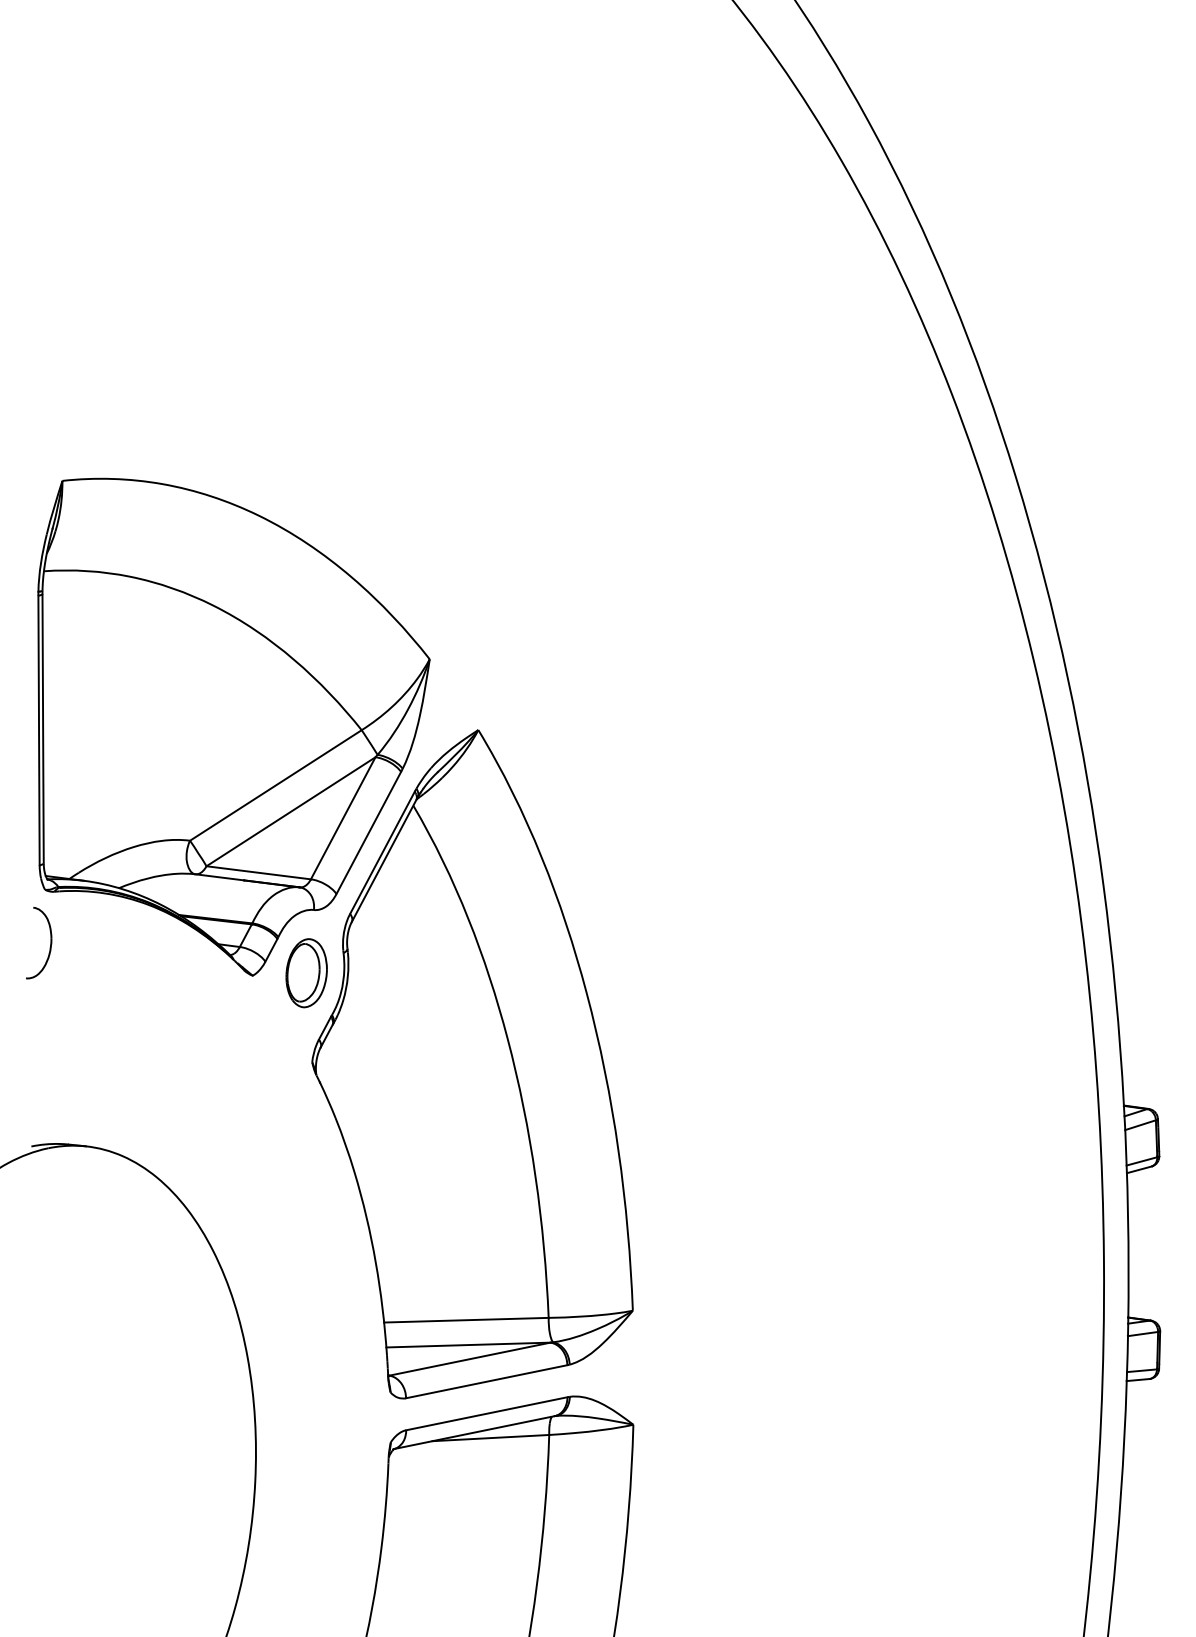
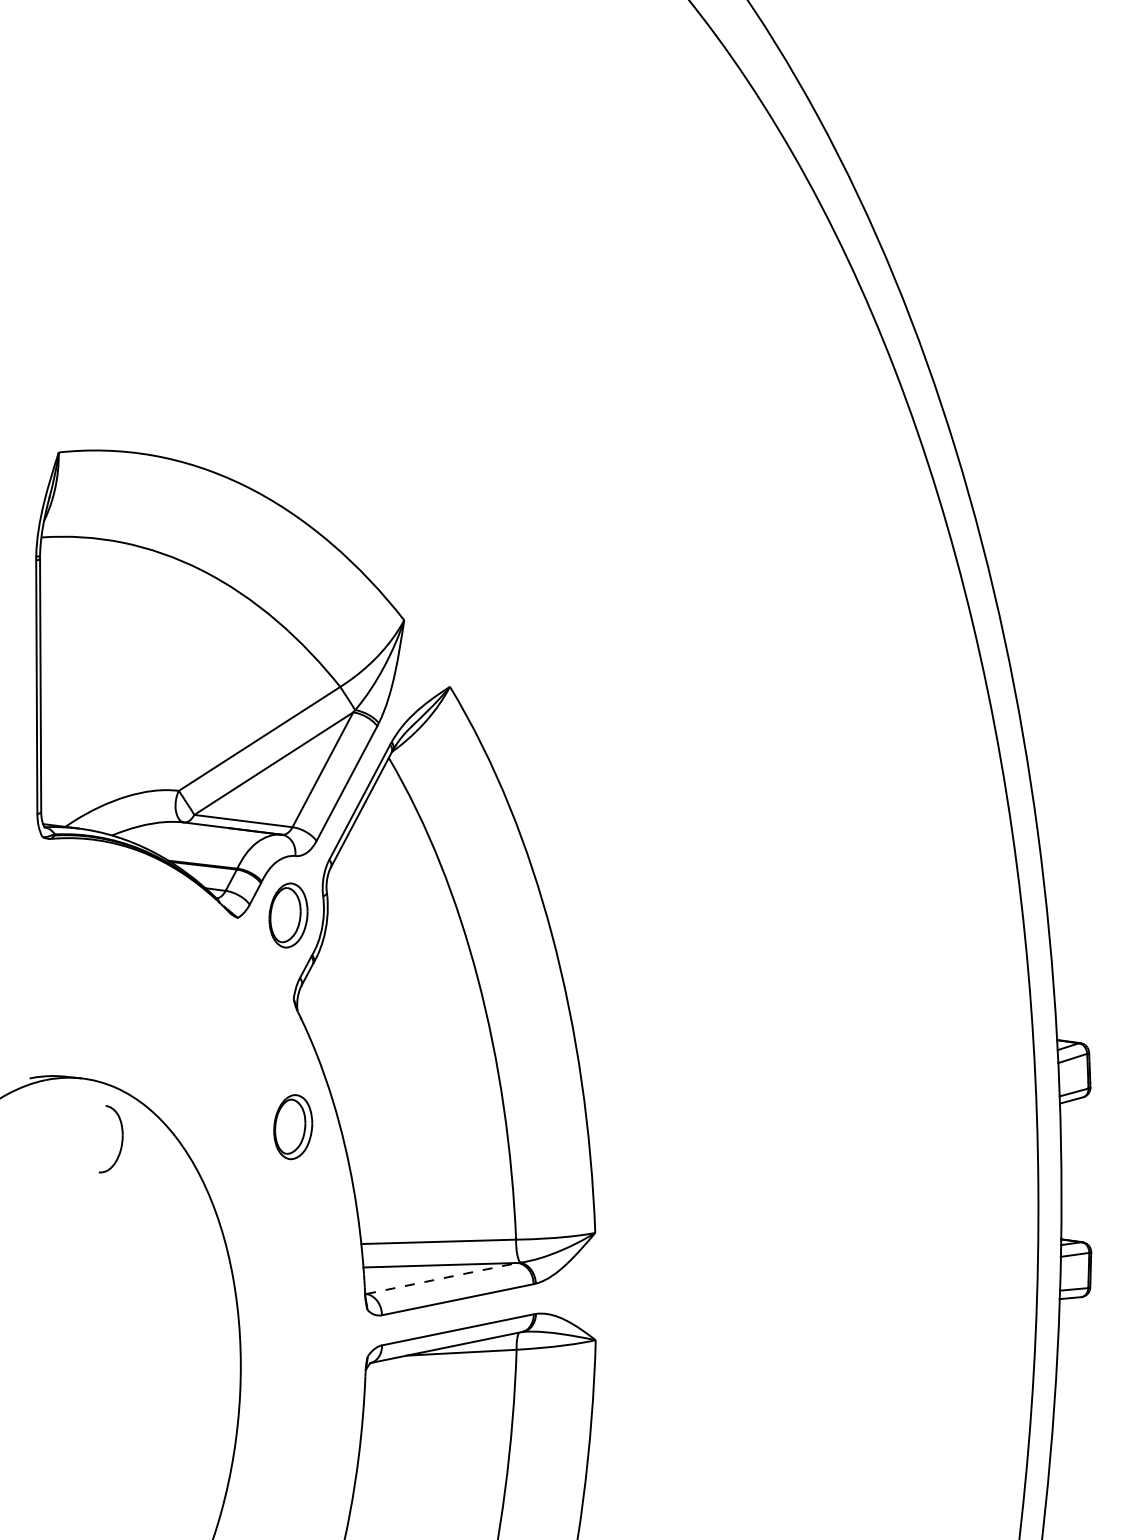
part: (49, 947) -> (120, 1143), moved
part: (311, 1198) -> (293, 1127), added
line: (470, 1359) -> (442, 1278), solid -> dashed

